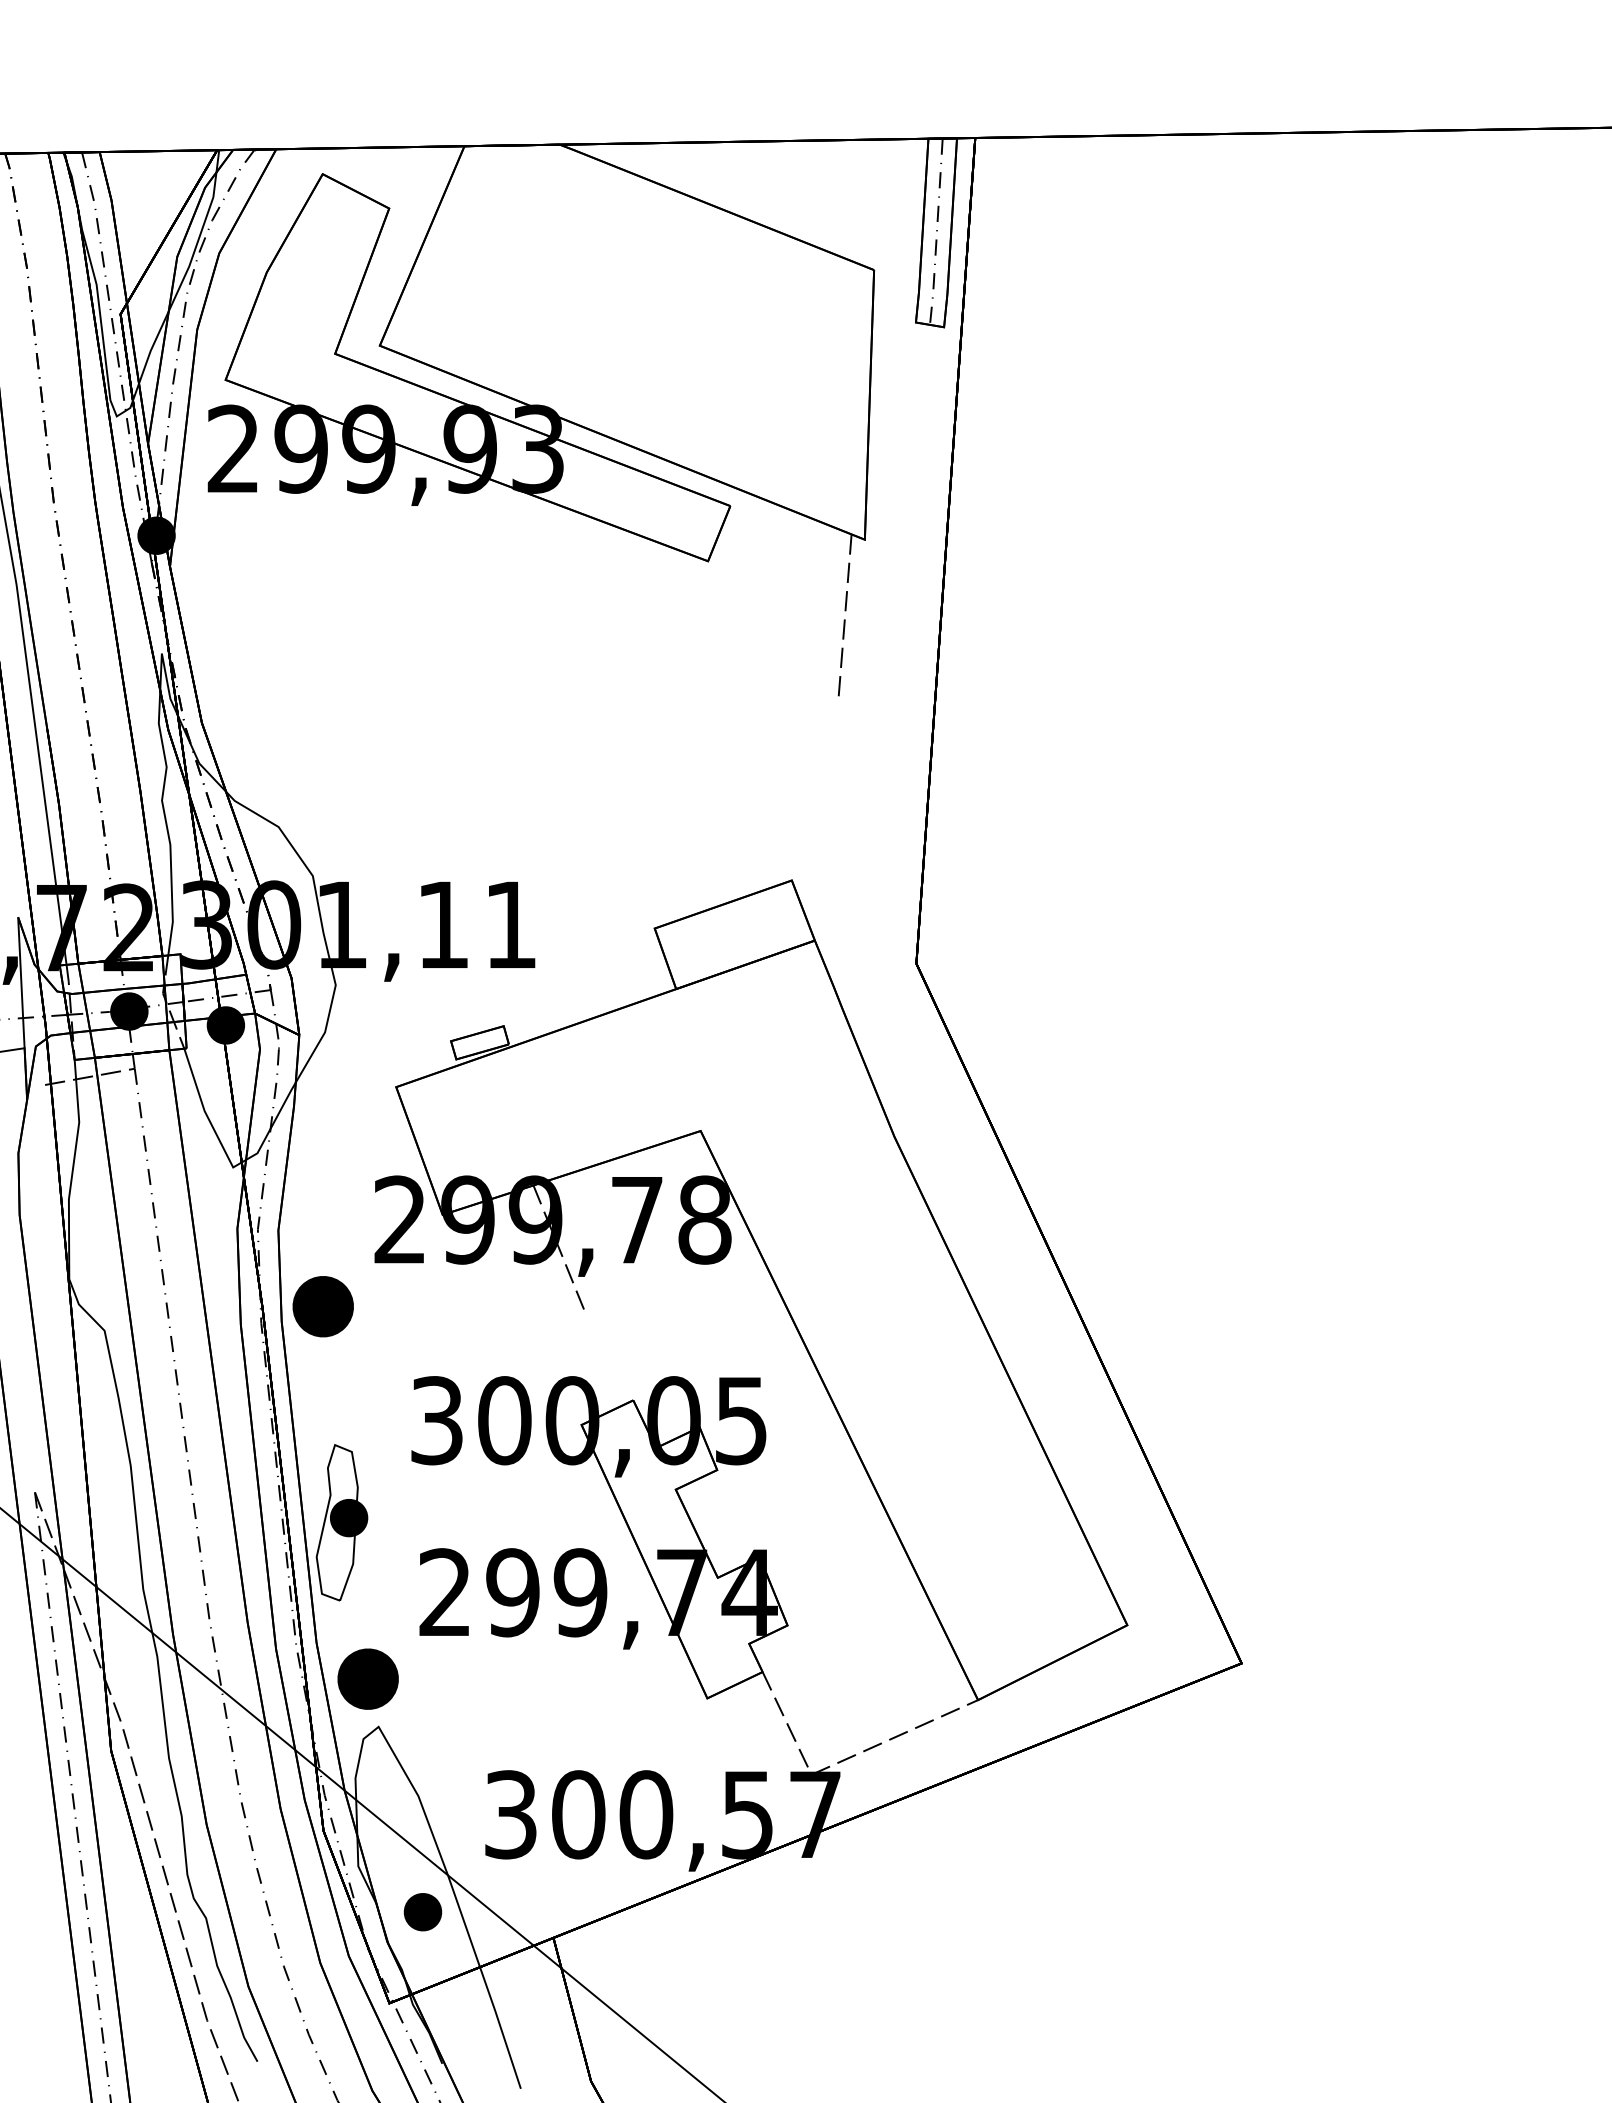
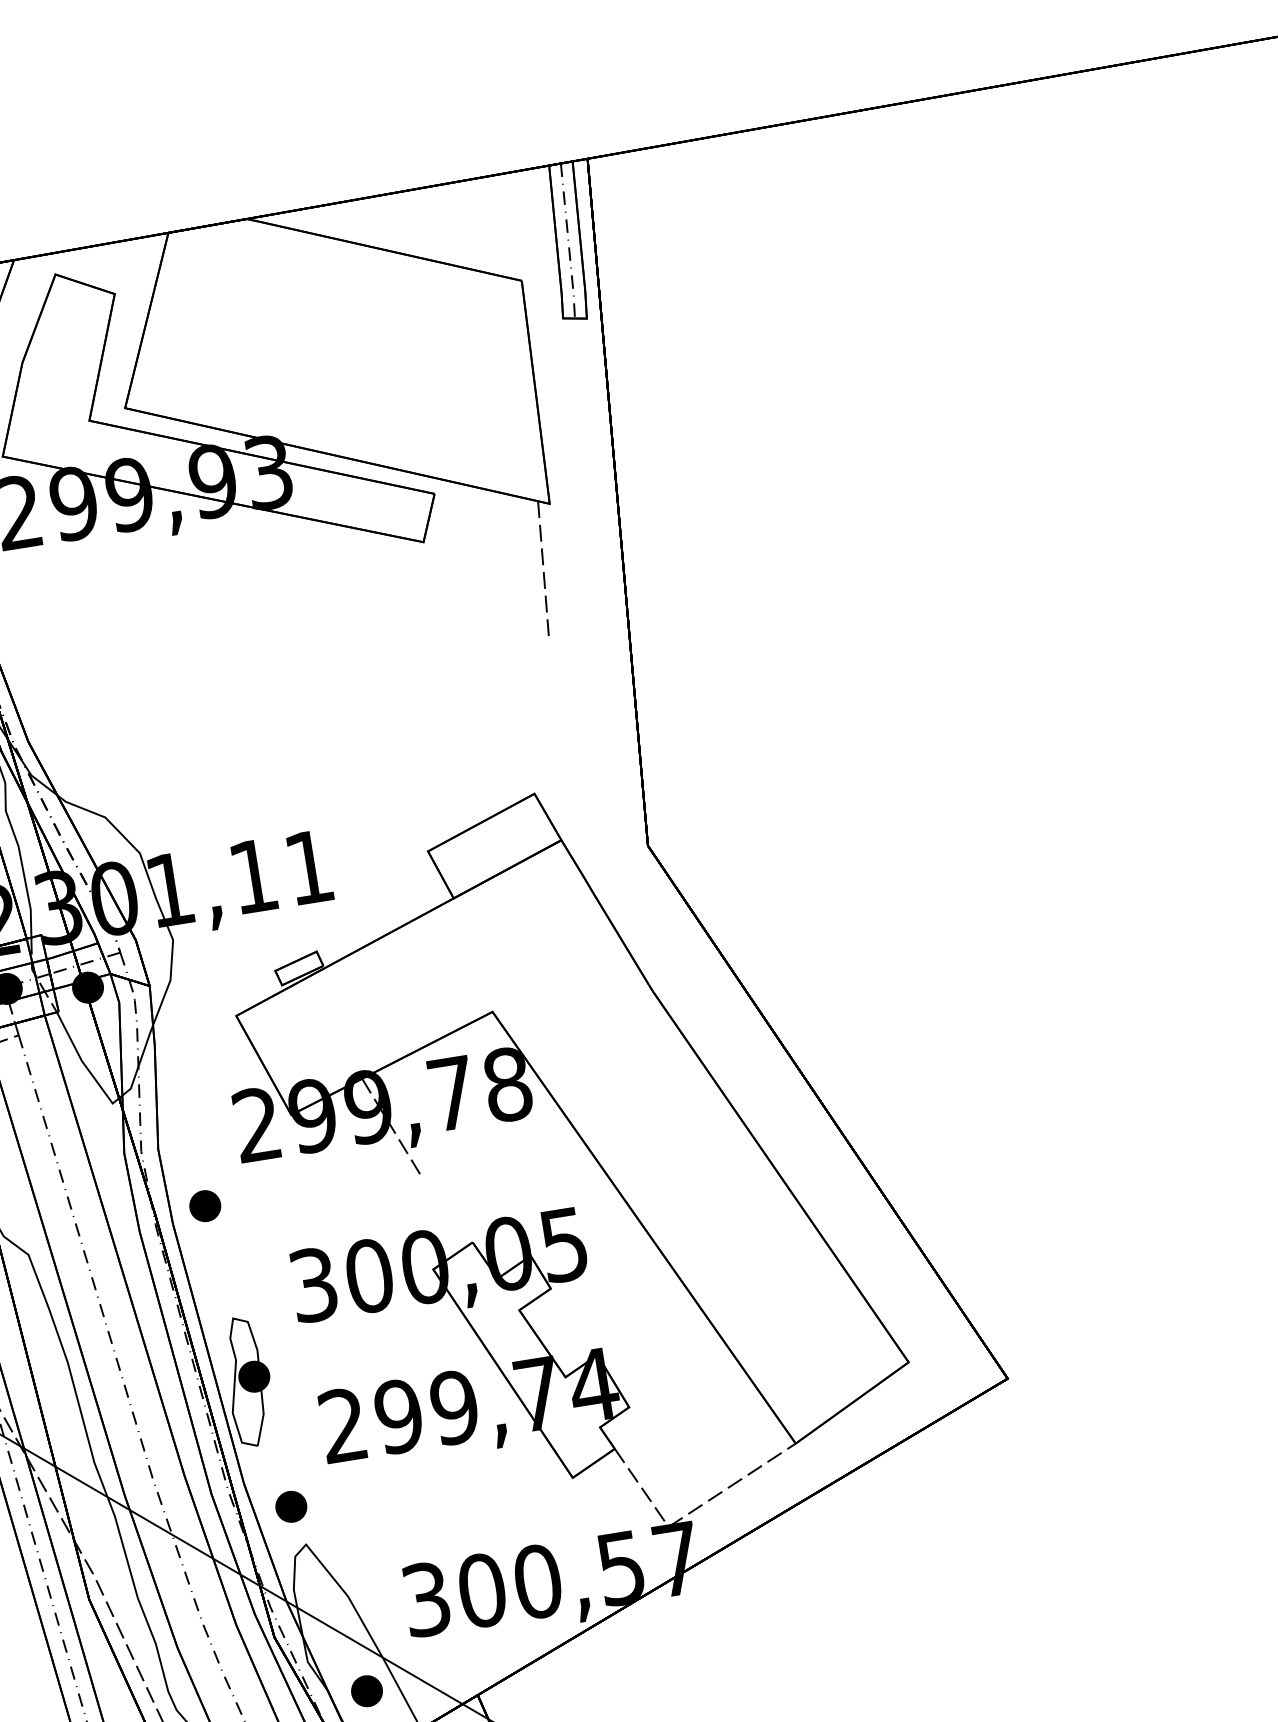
part: (323, 1306) -> (205, 1206), size x0.62
part: (368, 1679) -> (291, 1506), size x0.62

